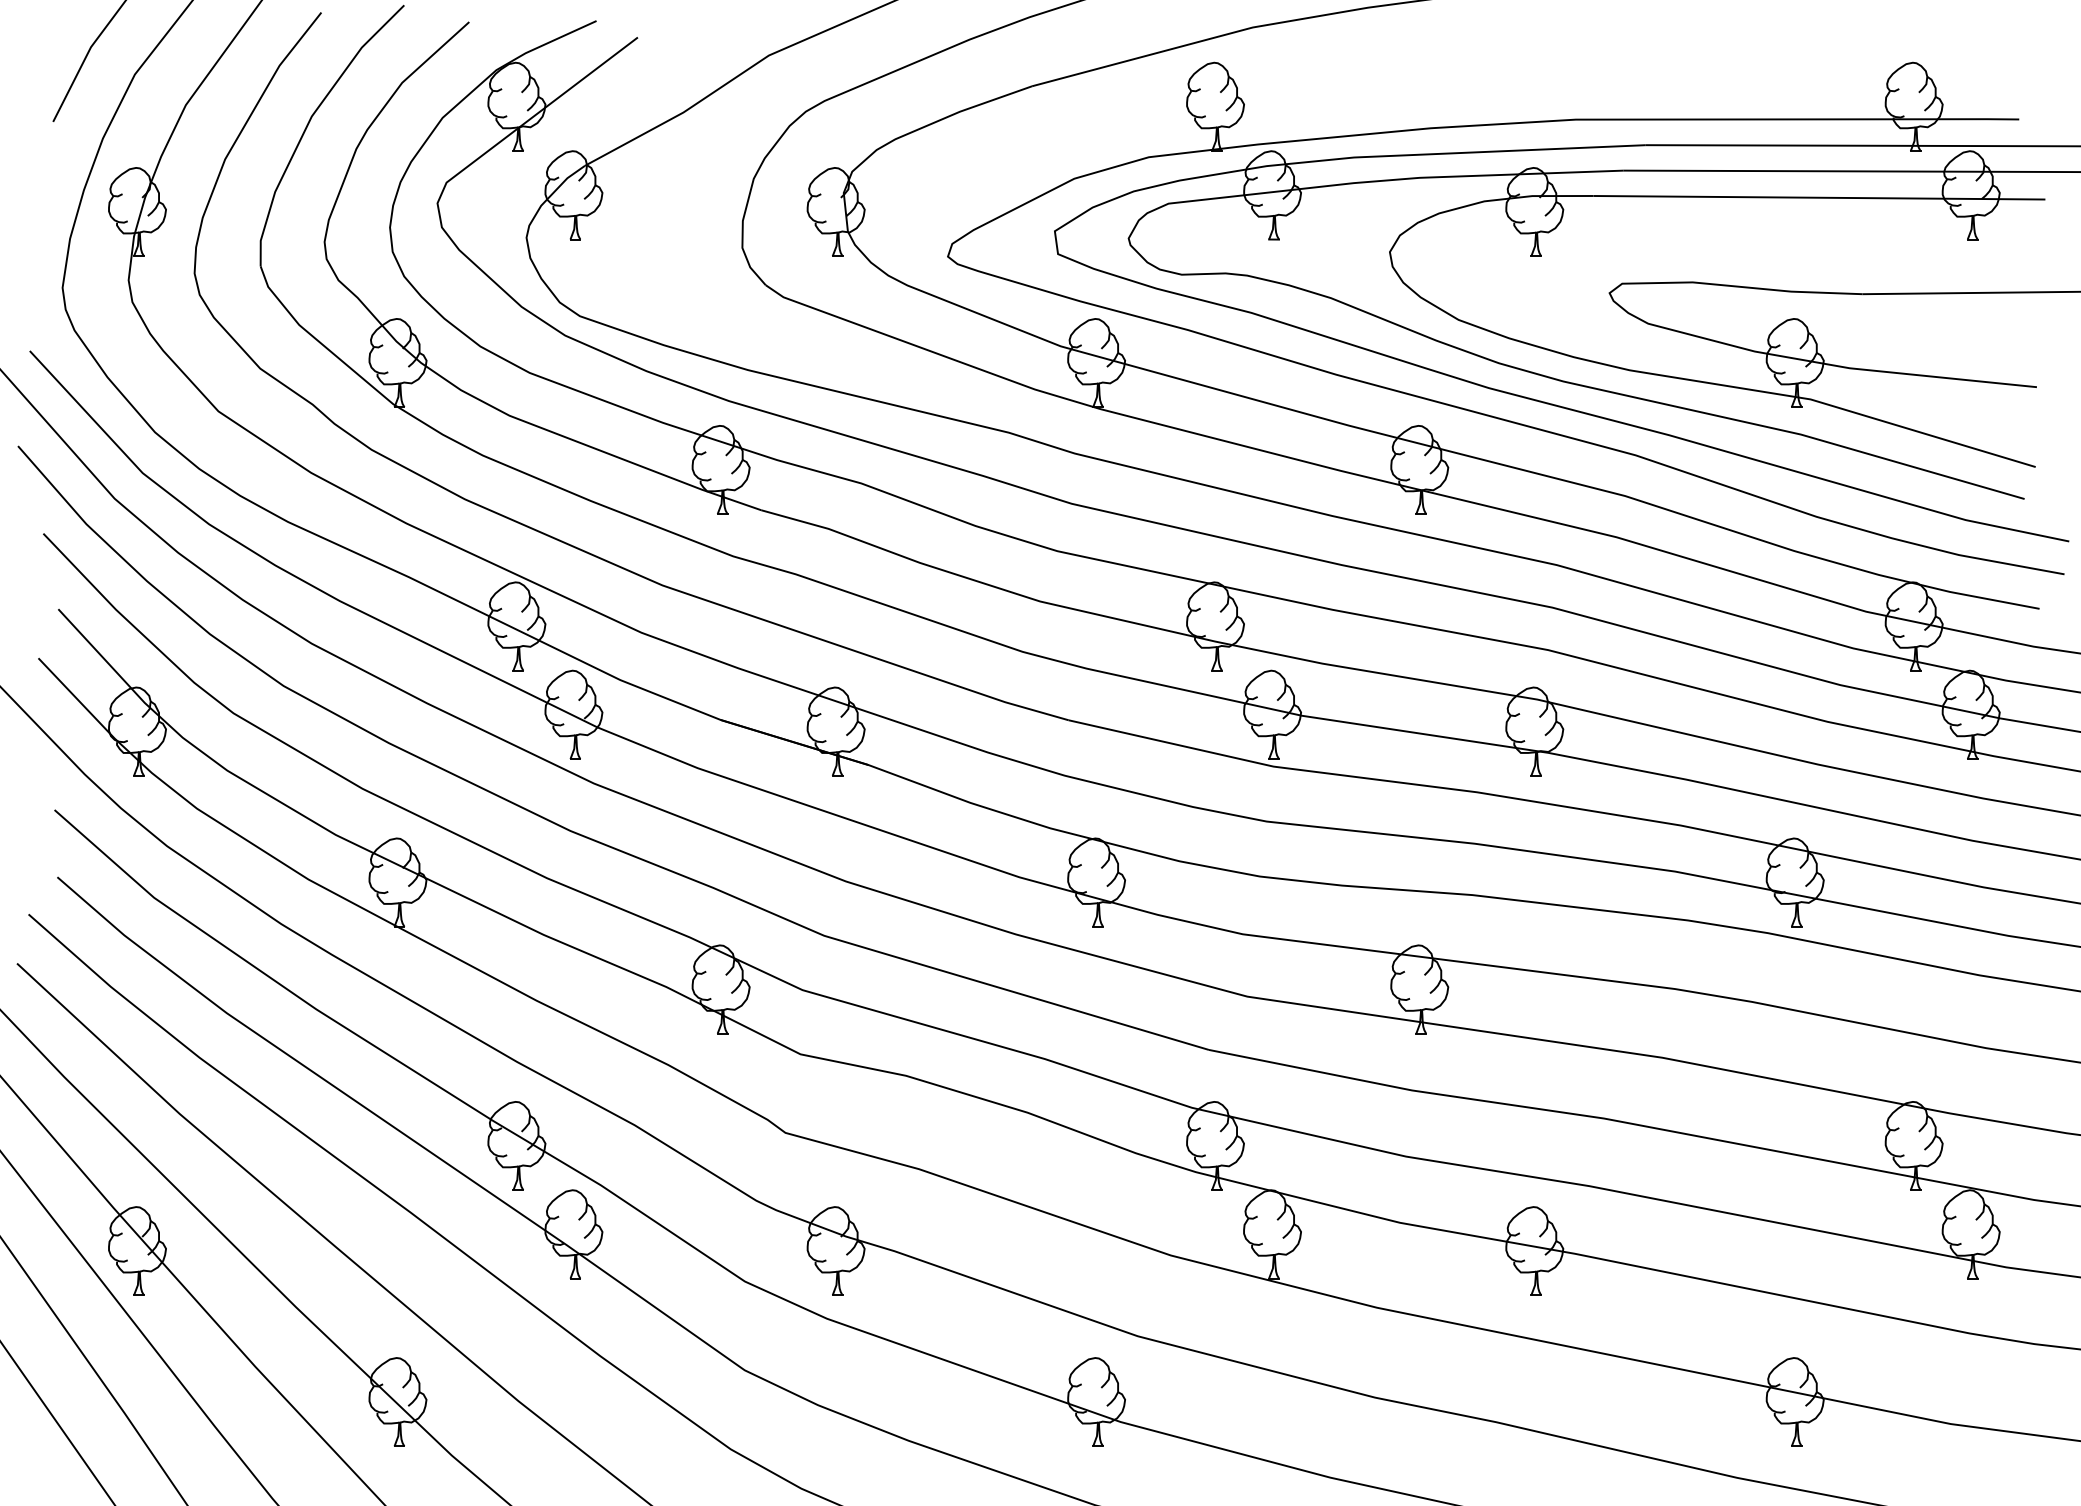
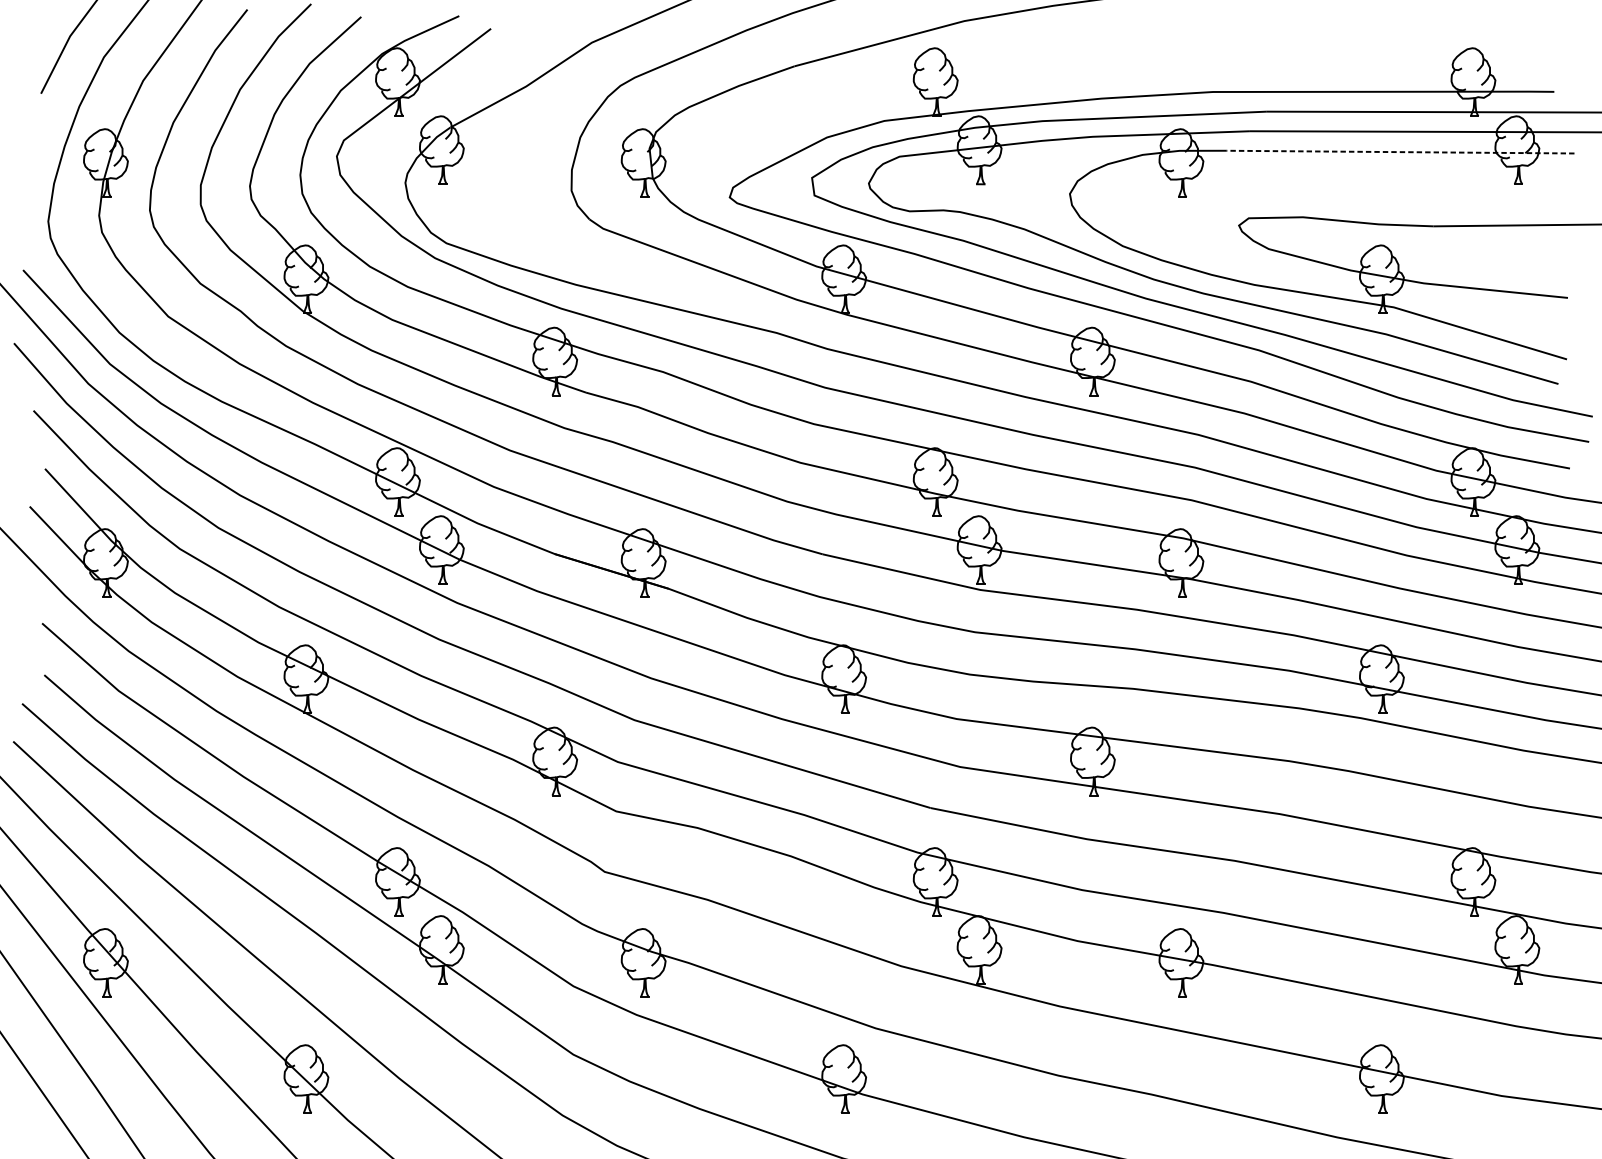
line: (1819, 197) -> (1400, 151), solid -> dashed

